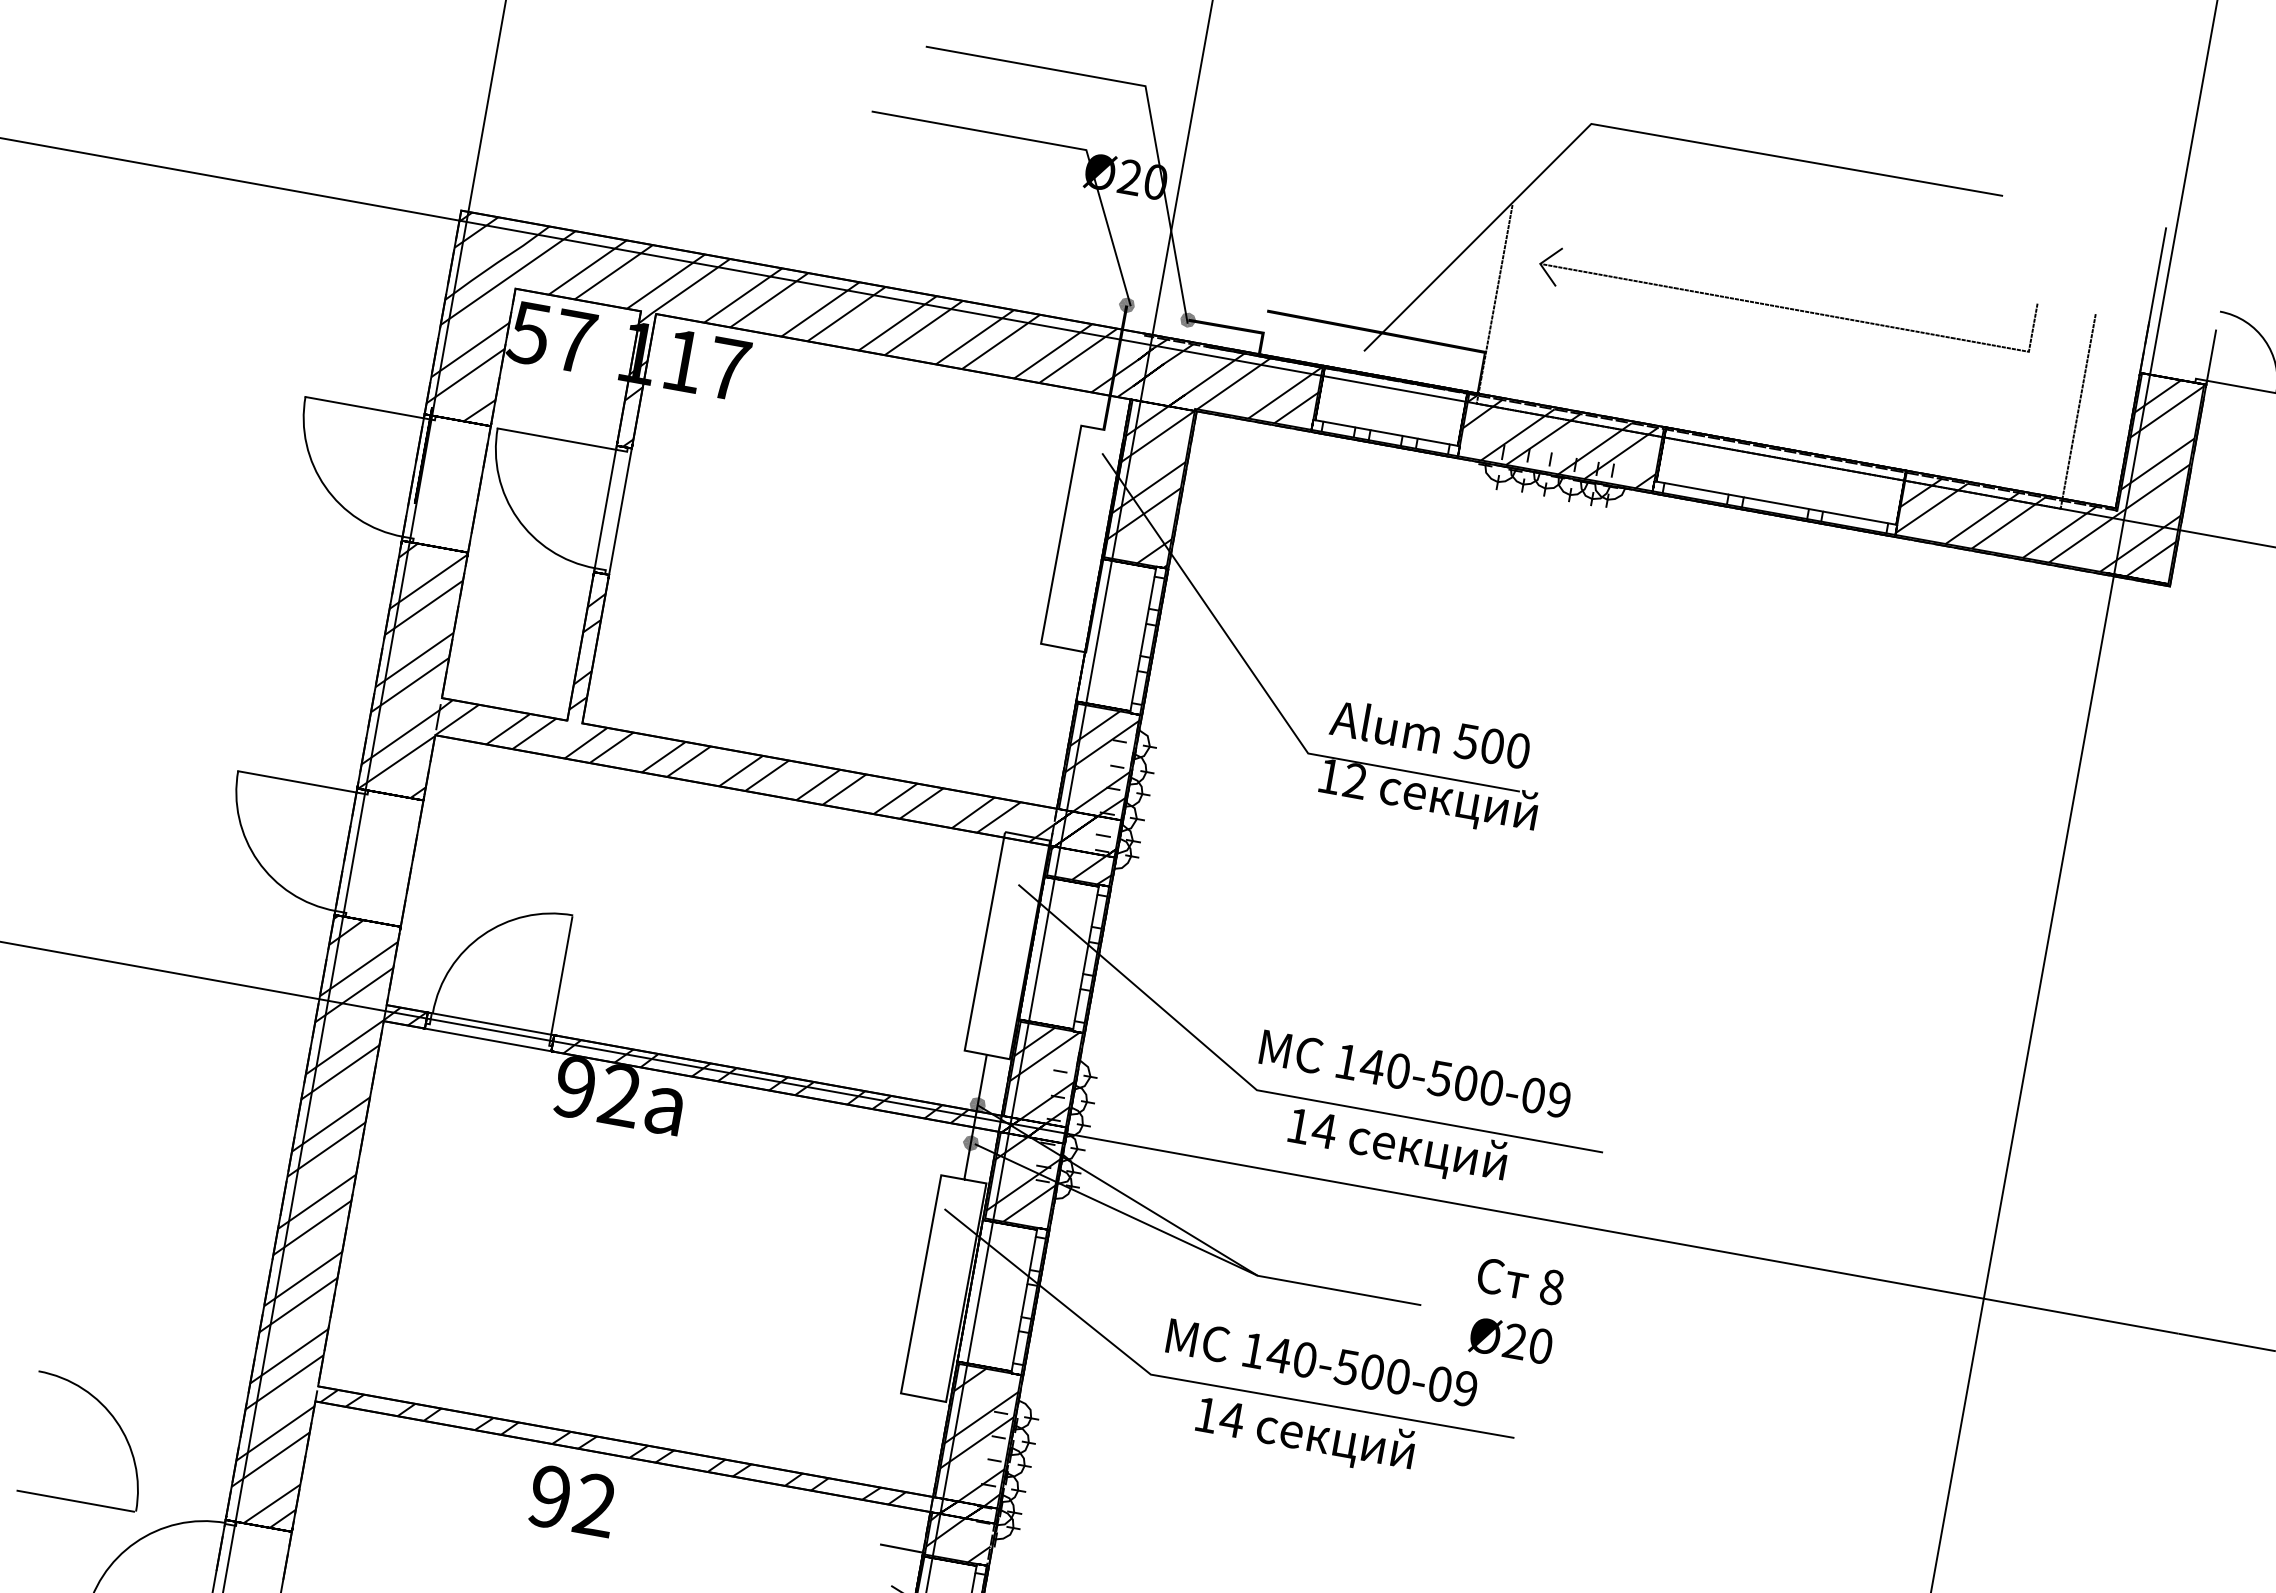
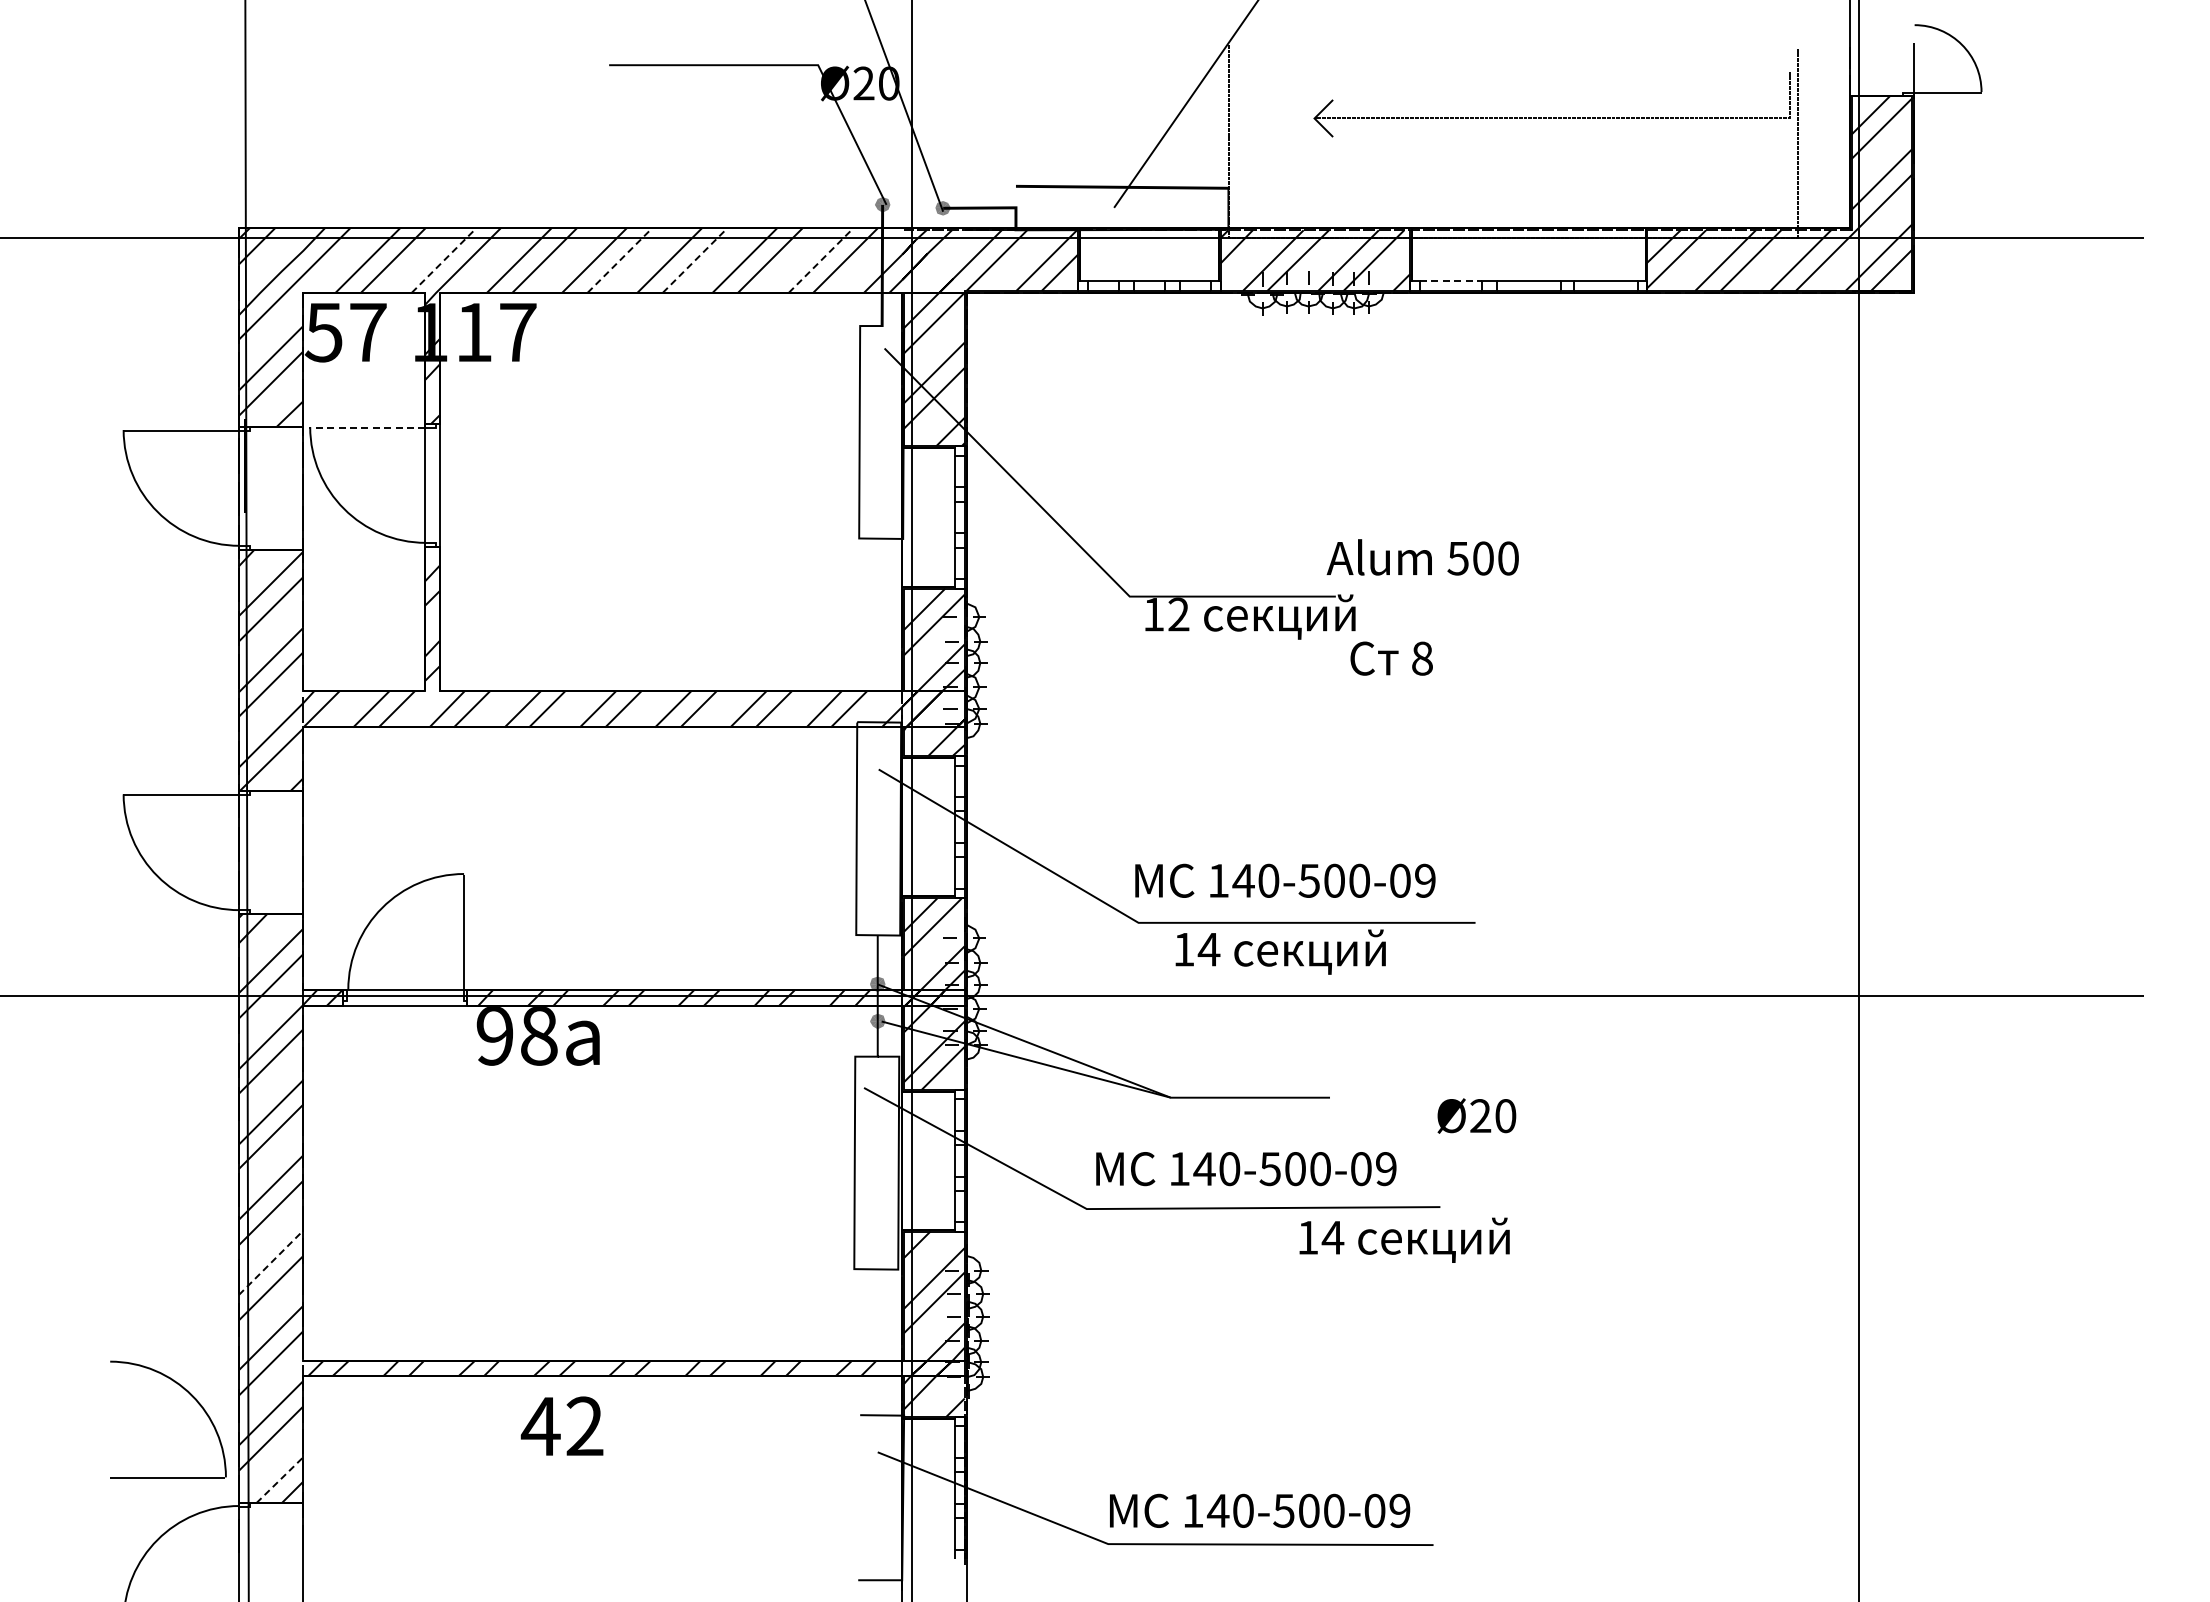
line: (666, 281) -> (444, 260), solid -> dashed
part: (1783, 306) -> (1551, 117), moved
line: (846, 313) -> (619, 260), solid -> dashed
line: (924, 328) -> (695, 260), solid -> dashed
line: (1053, 351) -> (821, 260), solid -> dashed
line: (555, 438) -> (366, 427), solid -> dashed
line: (1696, 489) -> (1451, 281), solid -> dashed
text: (1430, 733) -> (1422, 557), moved
text: (619, 1096) -> (538, 1036), 92 -> 98
line: (303, 1278) -> (271, 1262), solid -> dashed
text: (1520, 1281) -> (1391, 658), moved
text: (1510, 1340) -> (1476, 1115), moved
part: (115, 1422) -> (191, 1396), moved
text: (1305, 1434) -> (1404, 1239), moved
text: (549, 1497) -> (540, 1426), 92 -> 42
line: (271, 1504) -> (279, 1480), solid -> dashed

